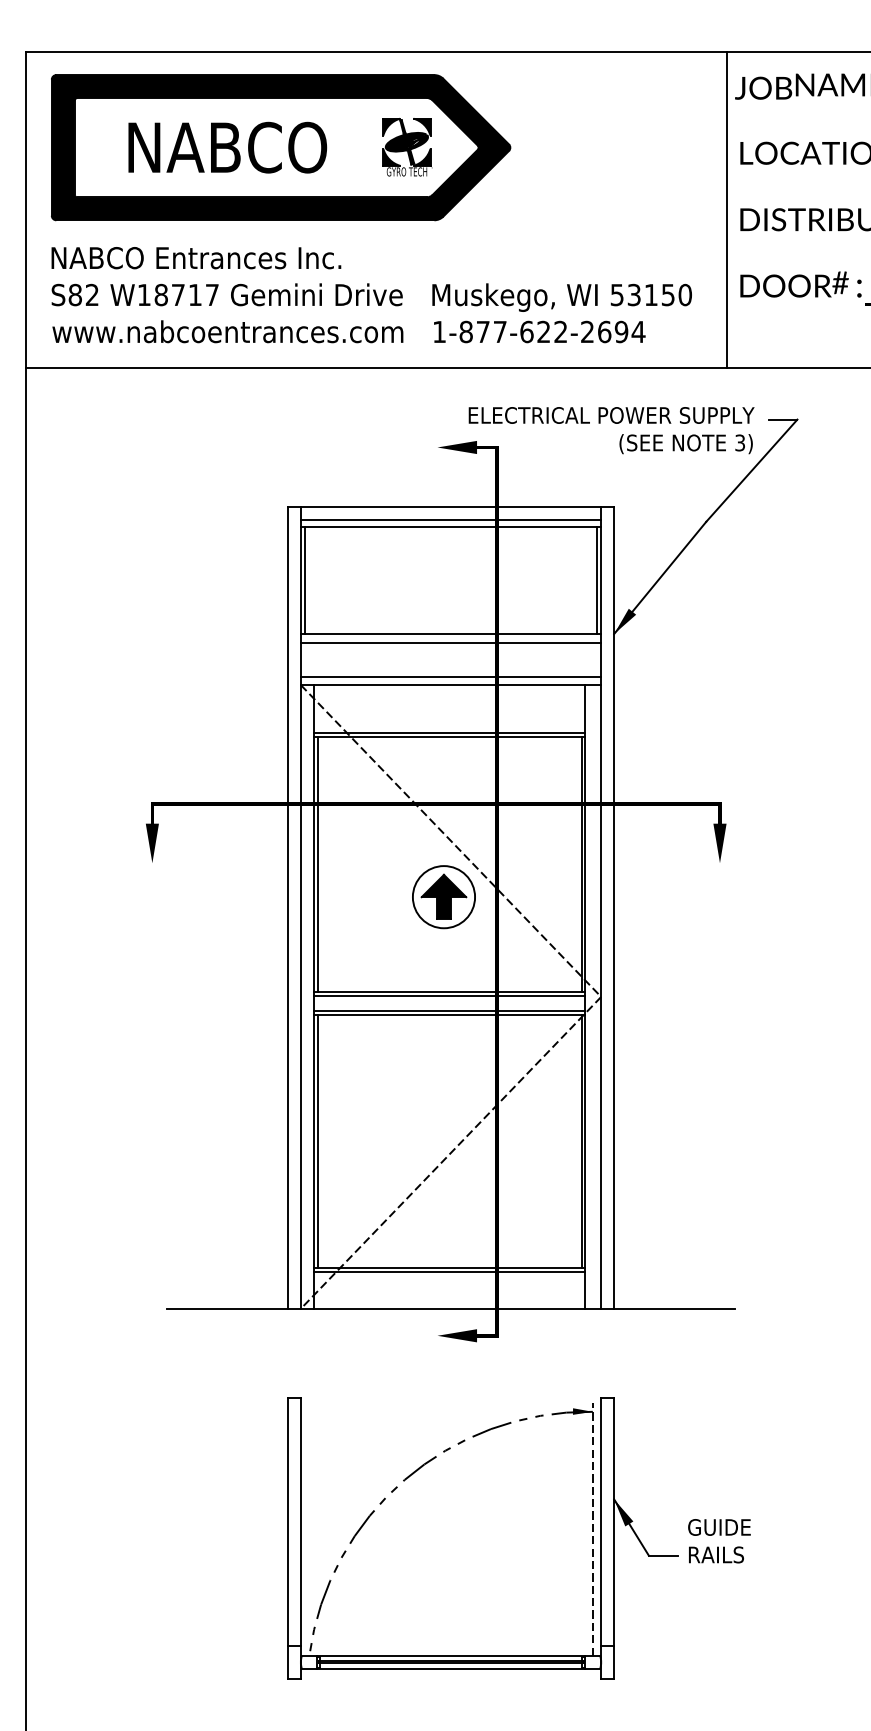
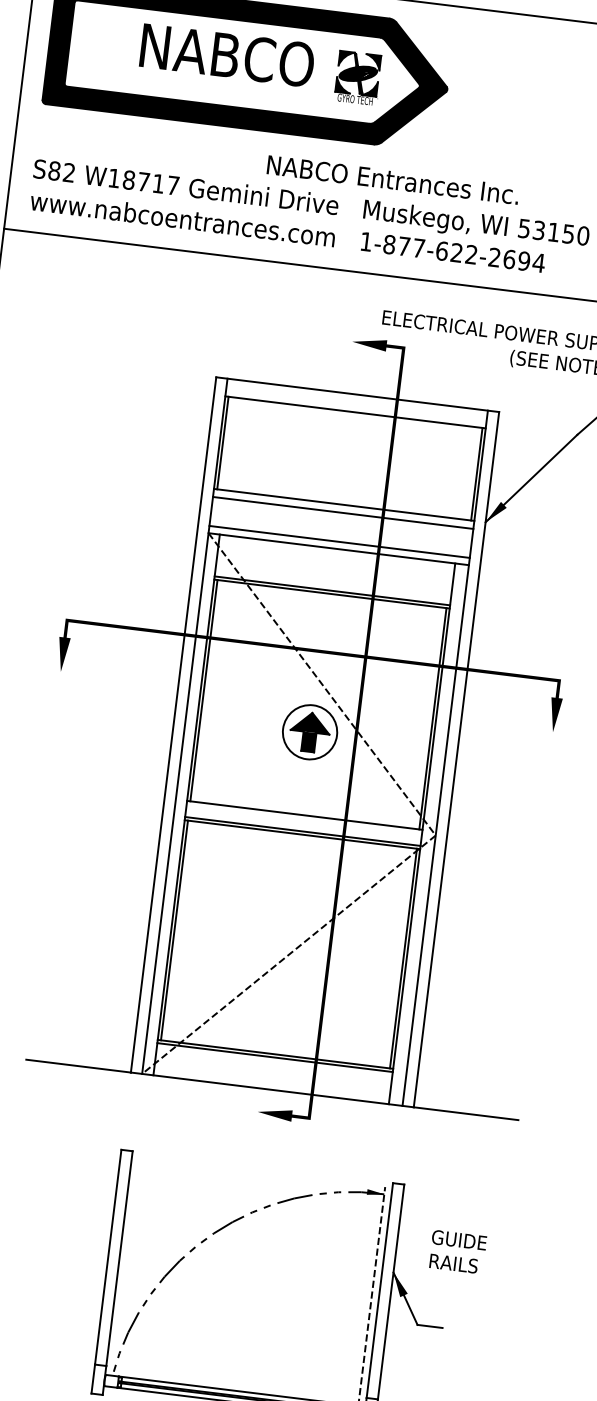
text: (227, 147) -> (227, 55), moved
text: (196, 258) -> (393, 180), moved
line: (450, 519) -> (355, 405), removed
line: (449, 996) -> (304, 819), removed
text: (719, 1541) -> (457, 1252), moved

